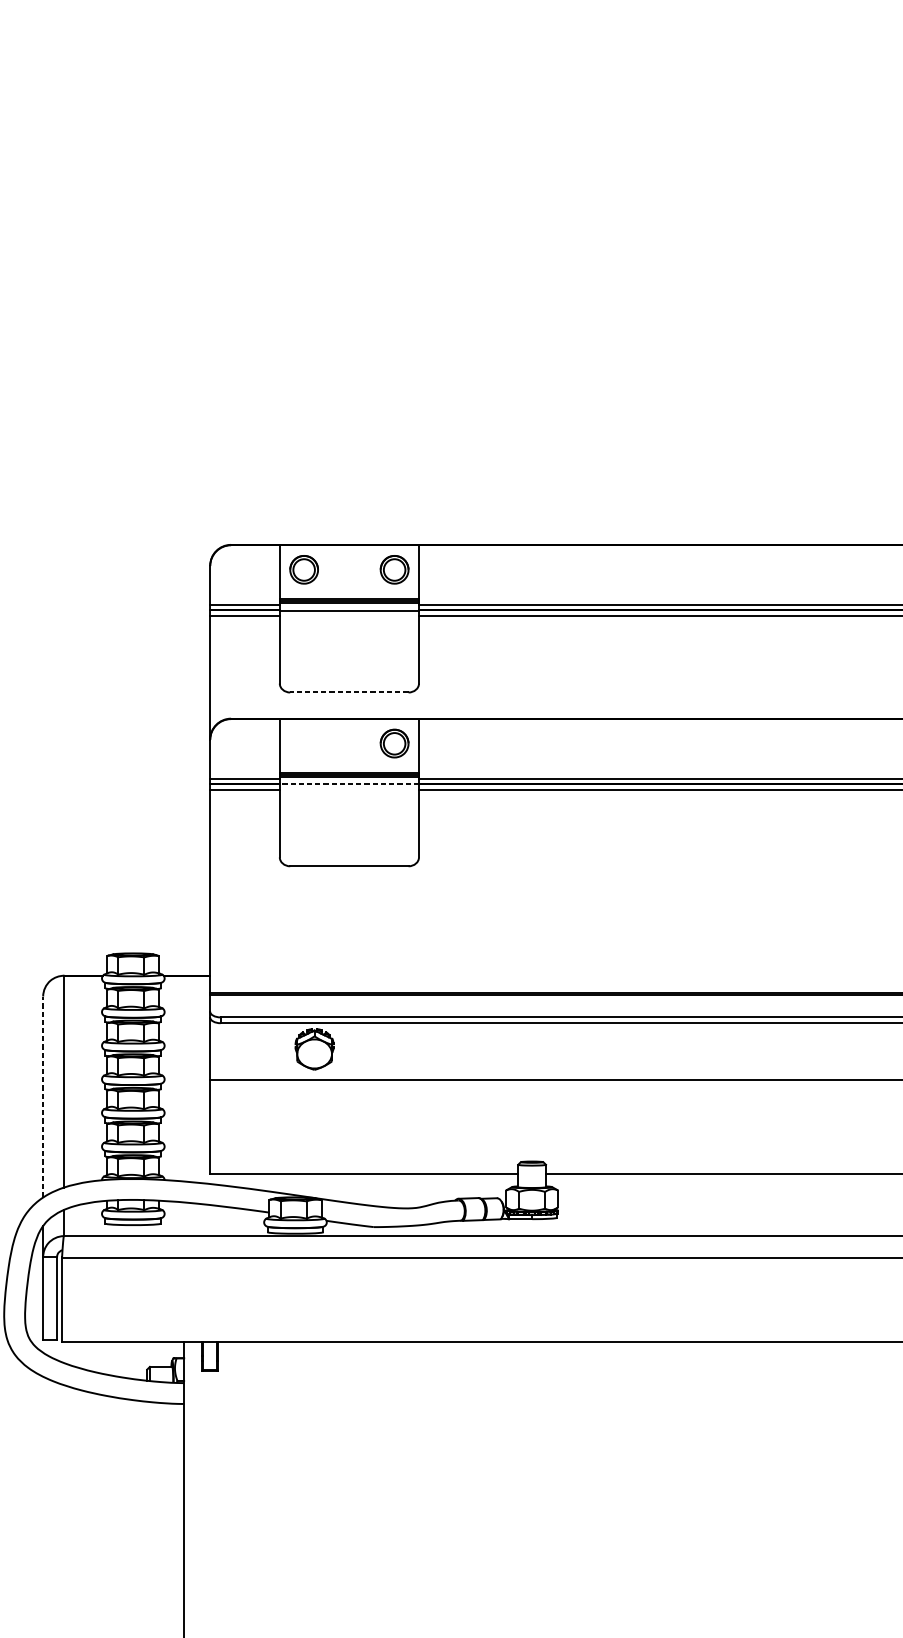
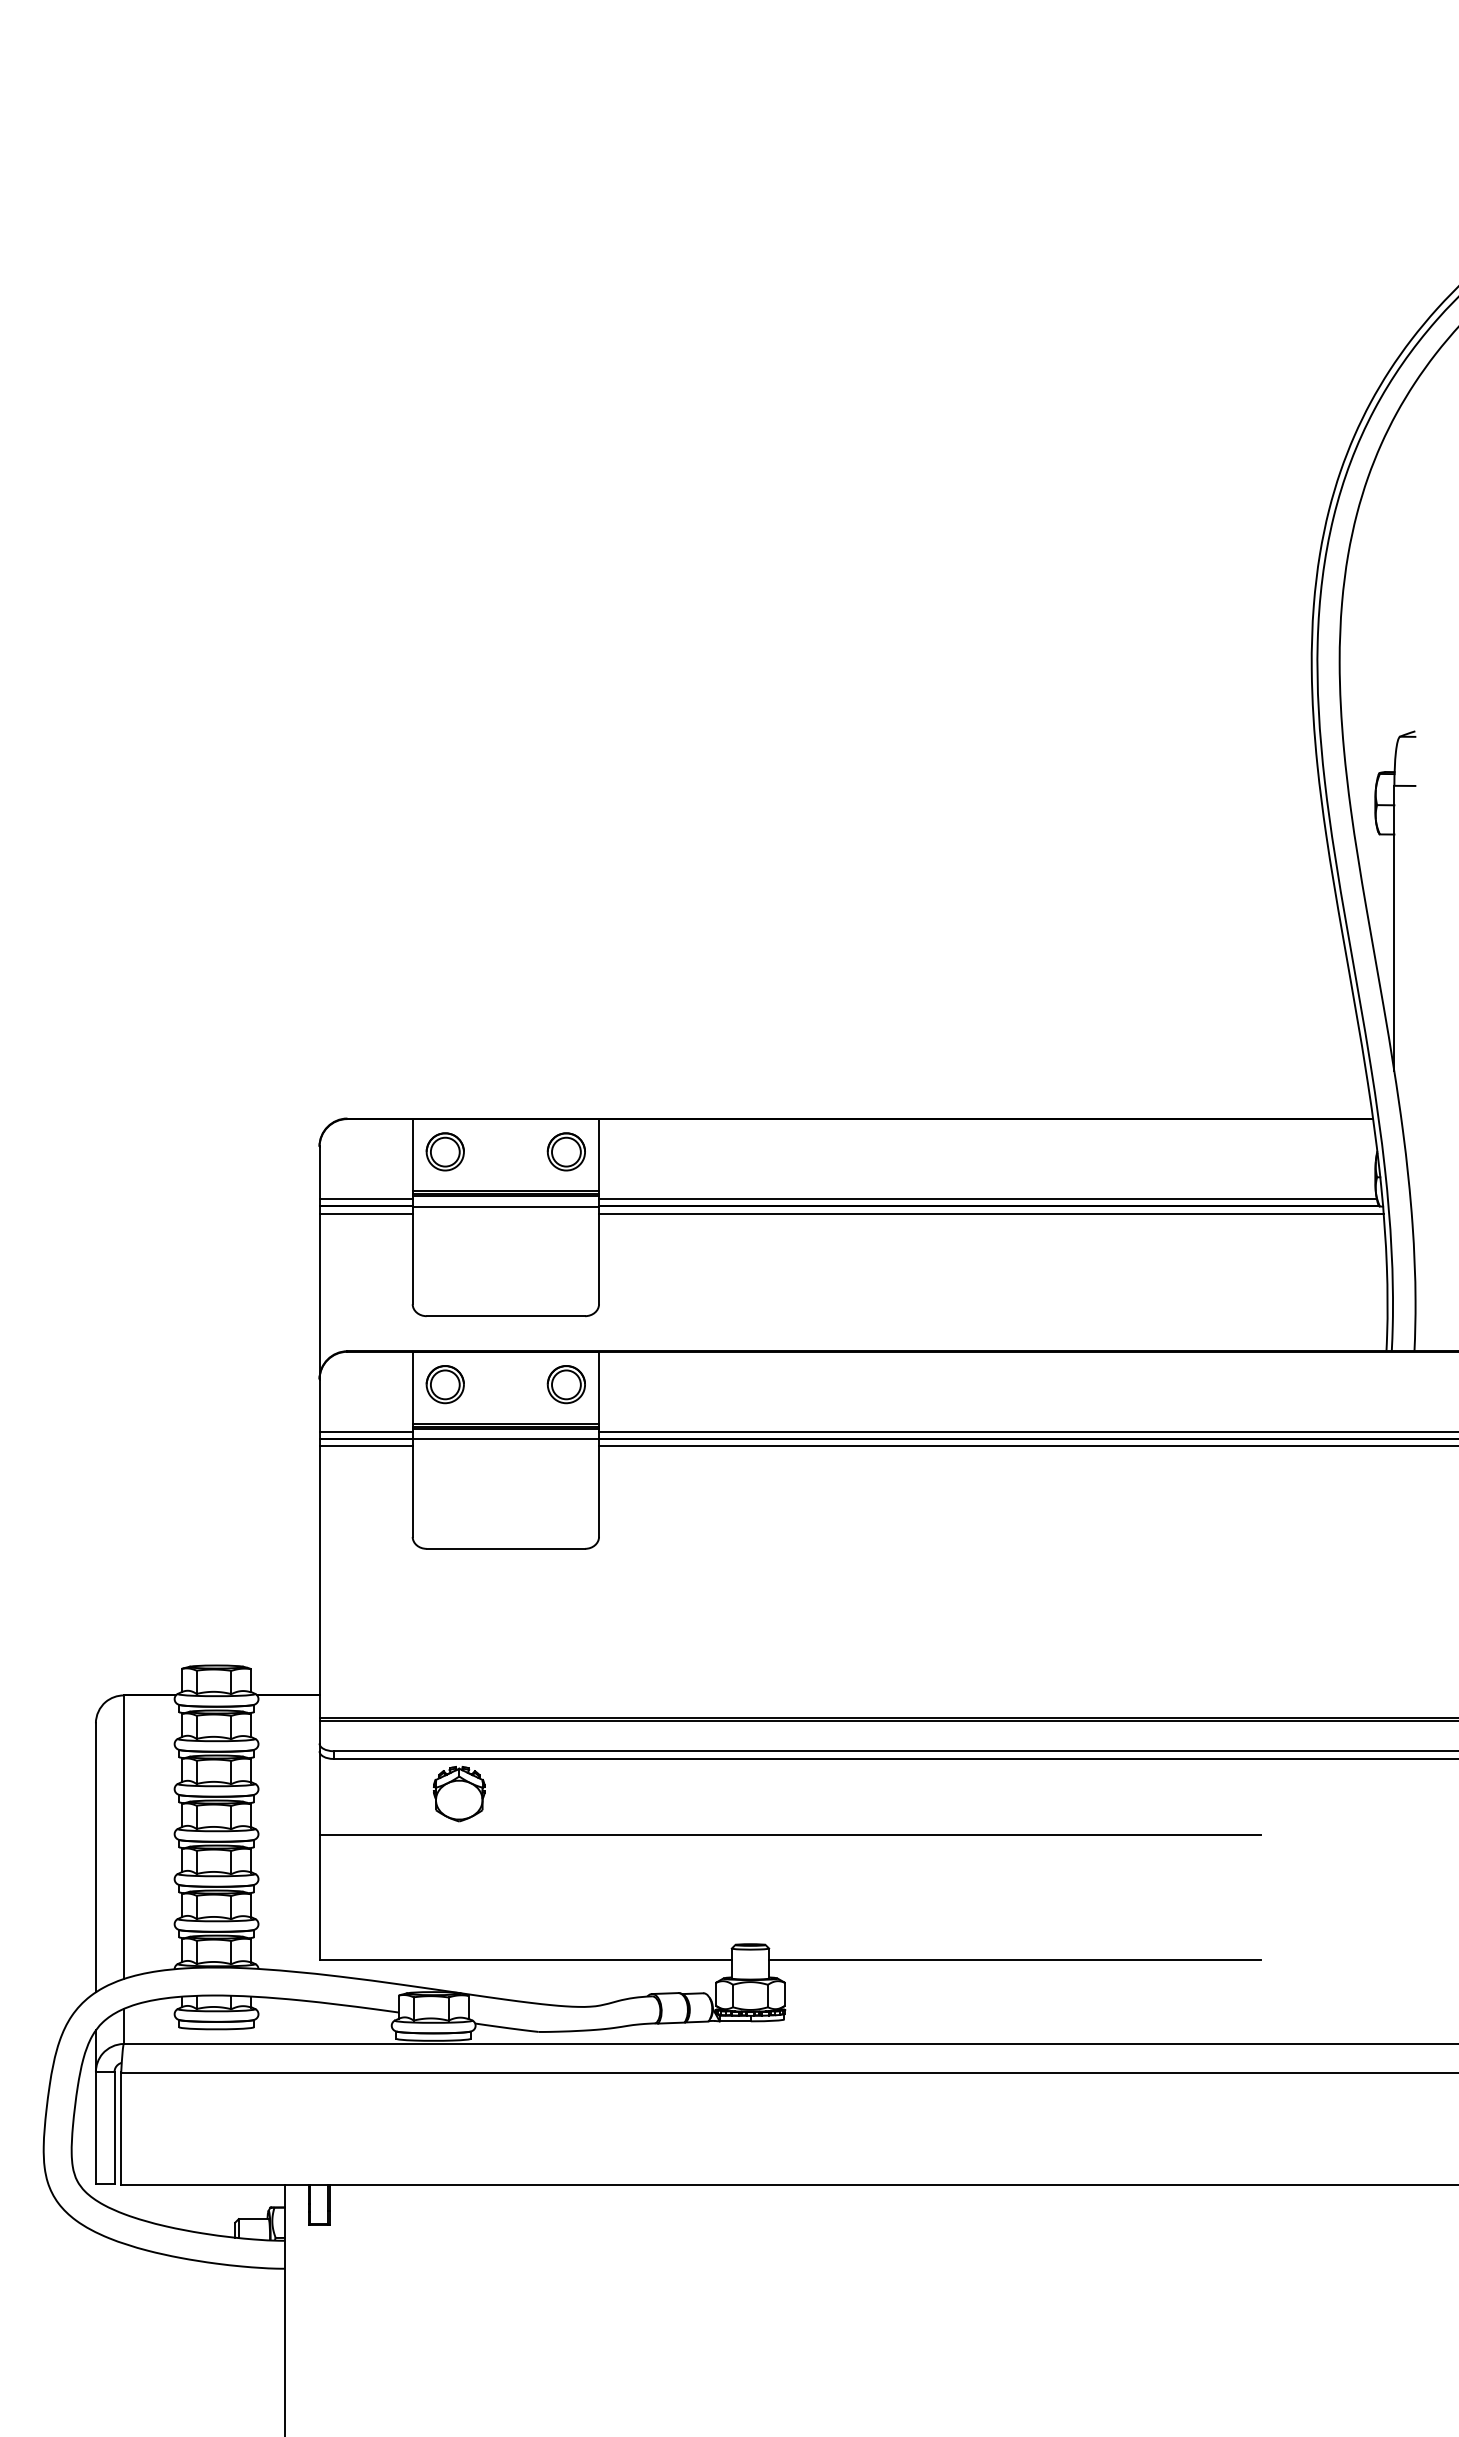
line: (349, 692) -> (505, 1316), dashed -> solid
part: (303, 743) -> (444, 1384), added
line: (349, 784) -> (505, 1439), dashed -> solid
line: (42, 1096) -> (95, 1857), dashed -> solid

